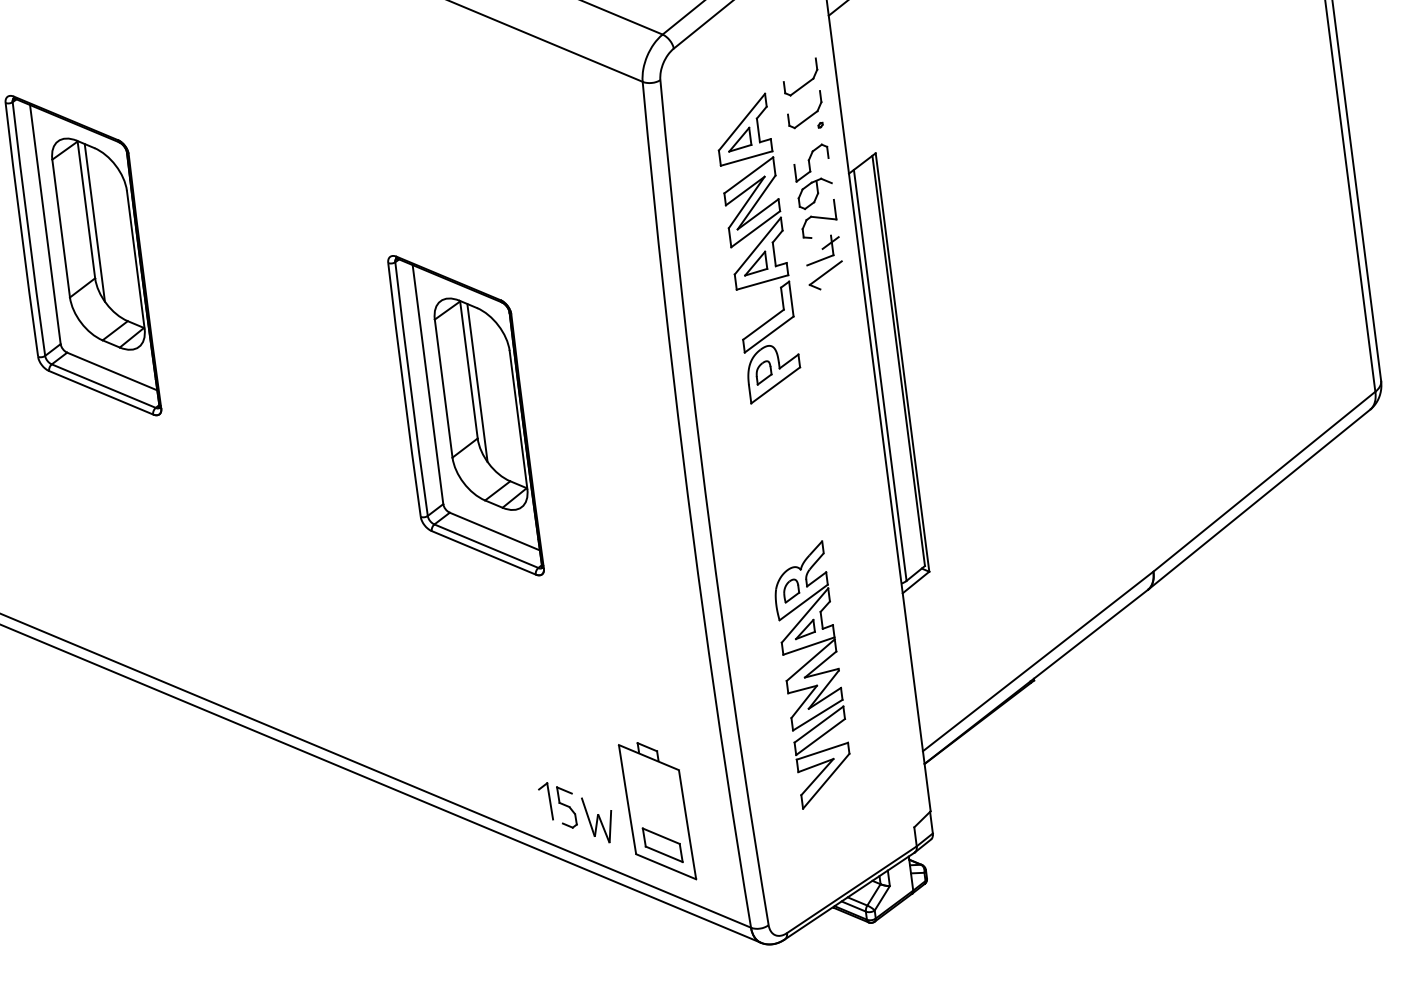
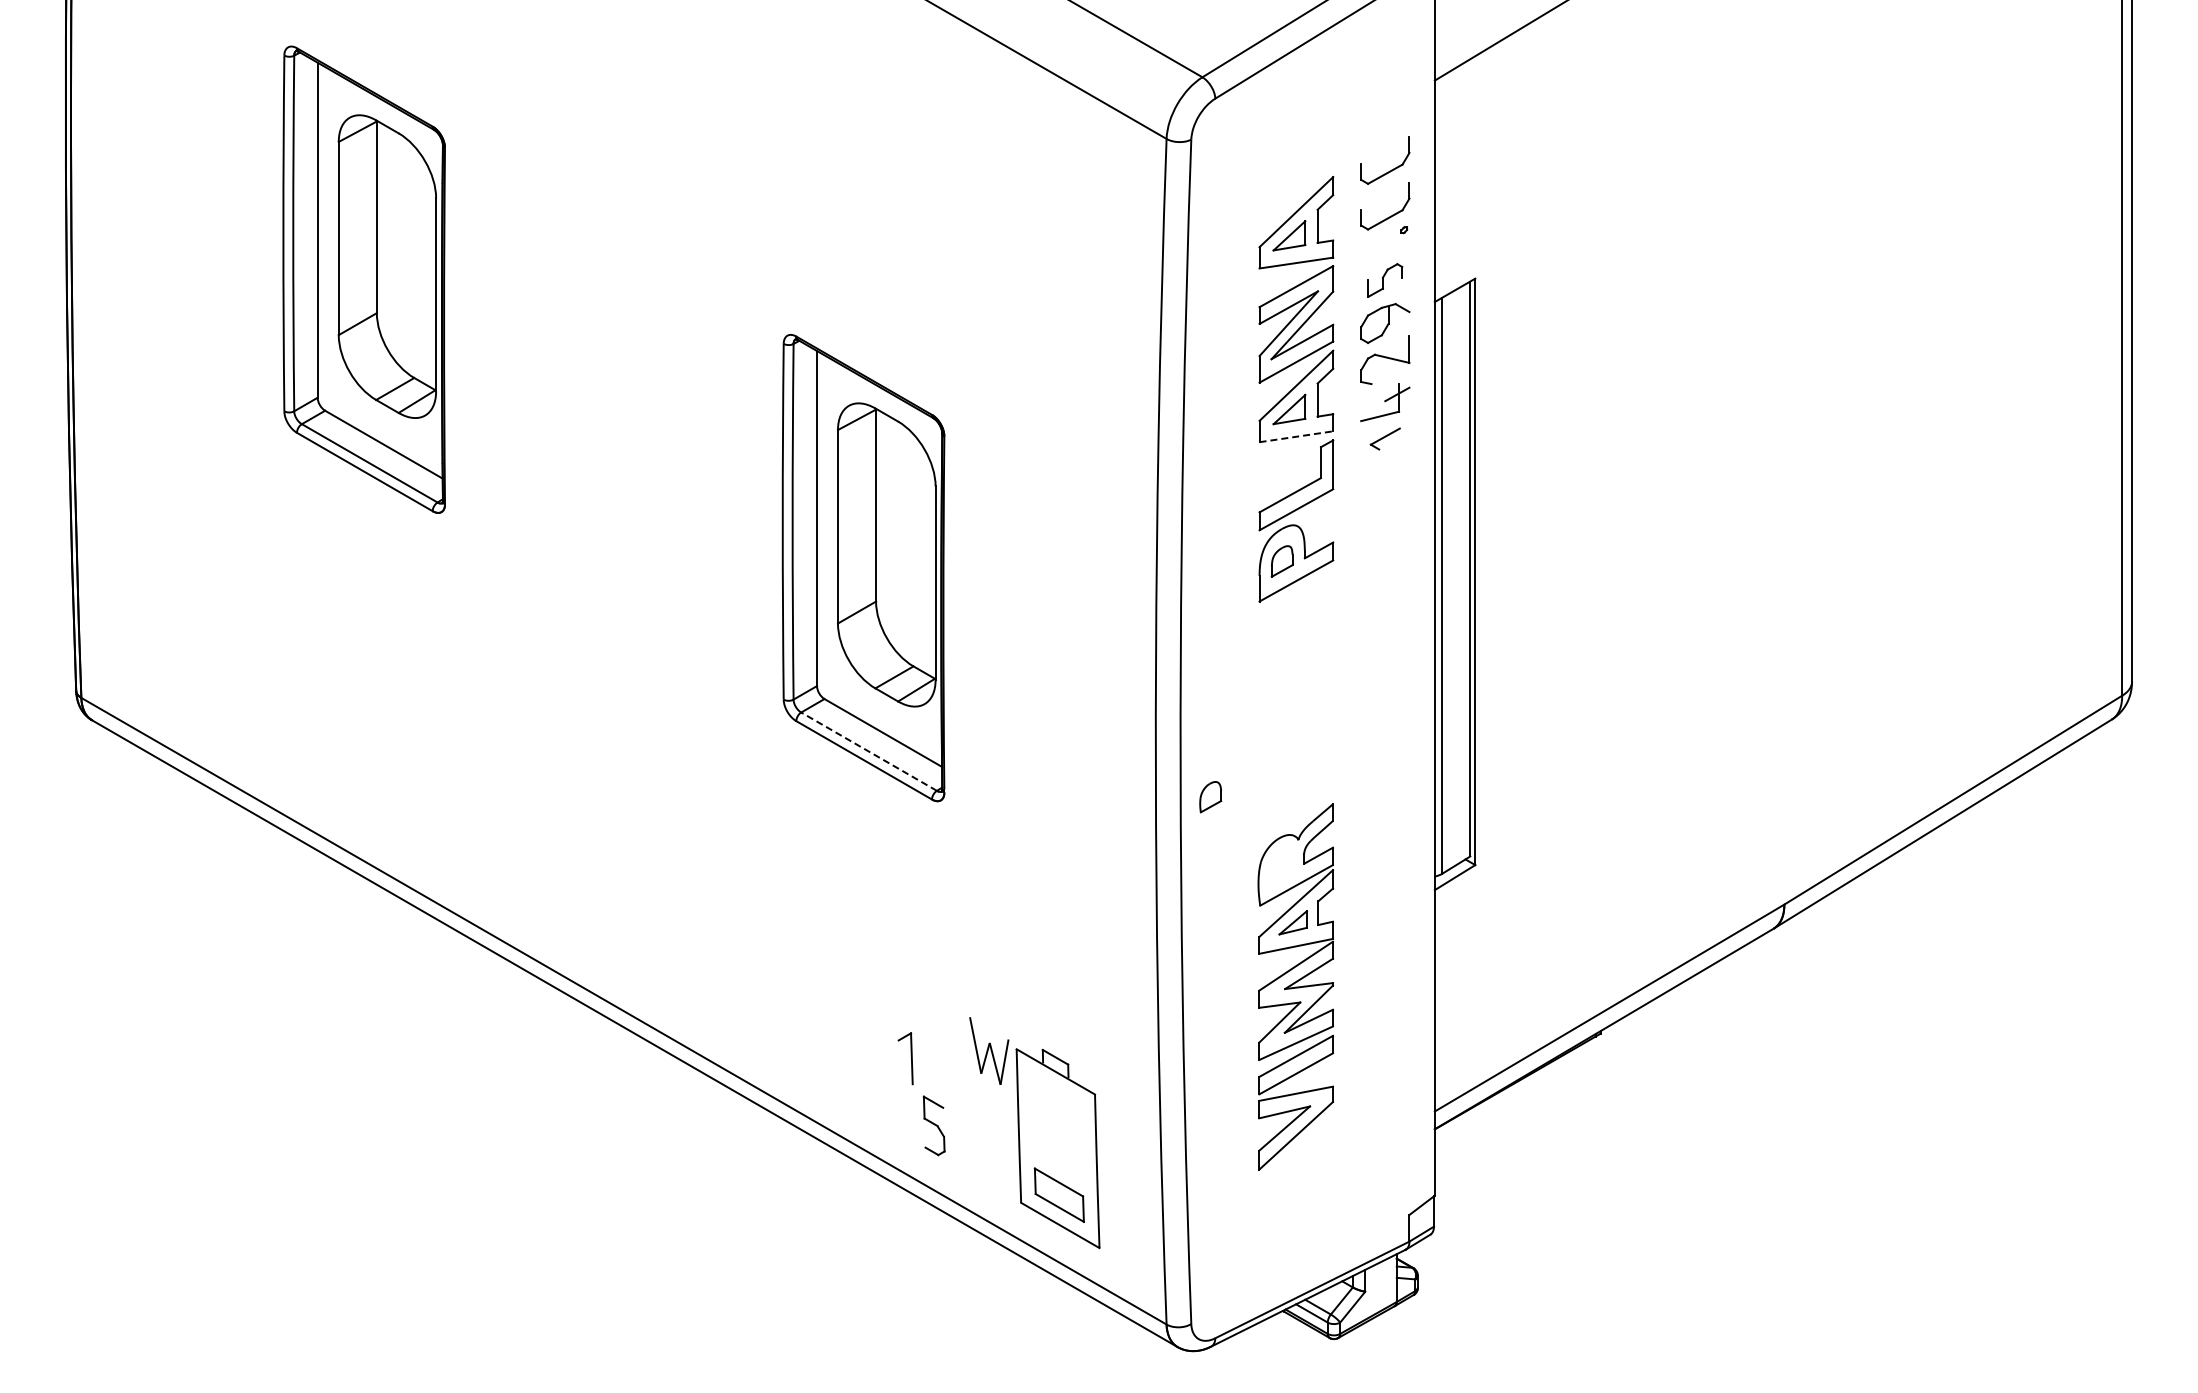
part: (811, 162) -> (1385, 280), size x0.7
line: (95, 222) -> (386, 236), removed
part: (826, 275) -> (1385, 438), size x0.6
line: (762, 282) -> (1296, 436), solid -> dashed
line: (477, 382) -> (885, 524), removed
line: (486, 546) -> (868, 751), solid -> dashed
part: (791, 591) -> (1210, 797), moved
part: (545, 801) -> (905, 1058), moved
part: (598, 819) -> (989, 1050), moved

